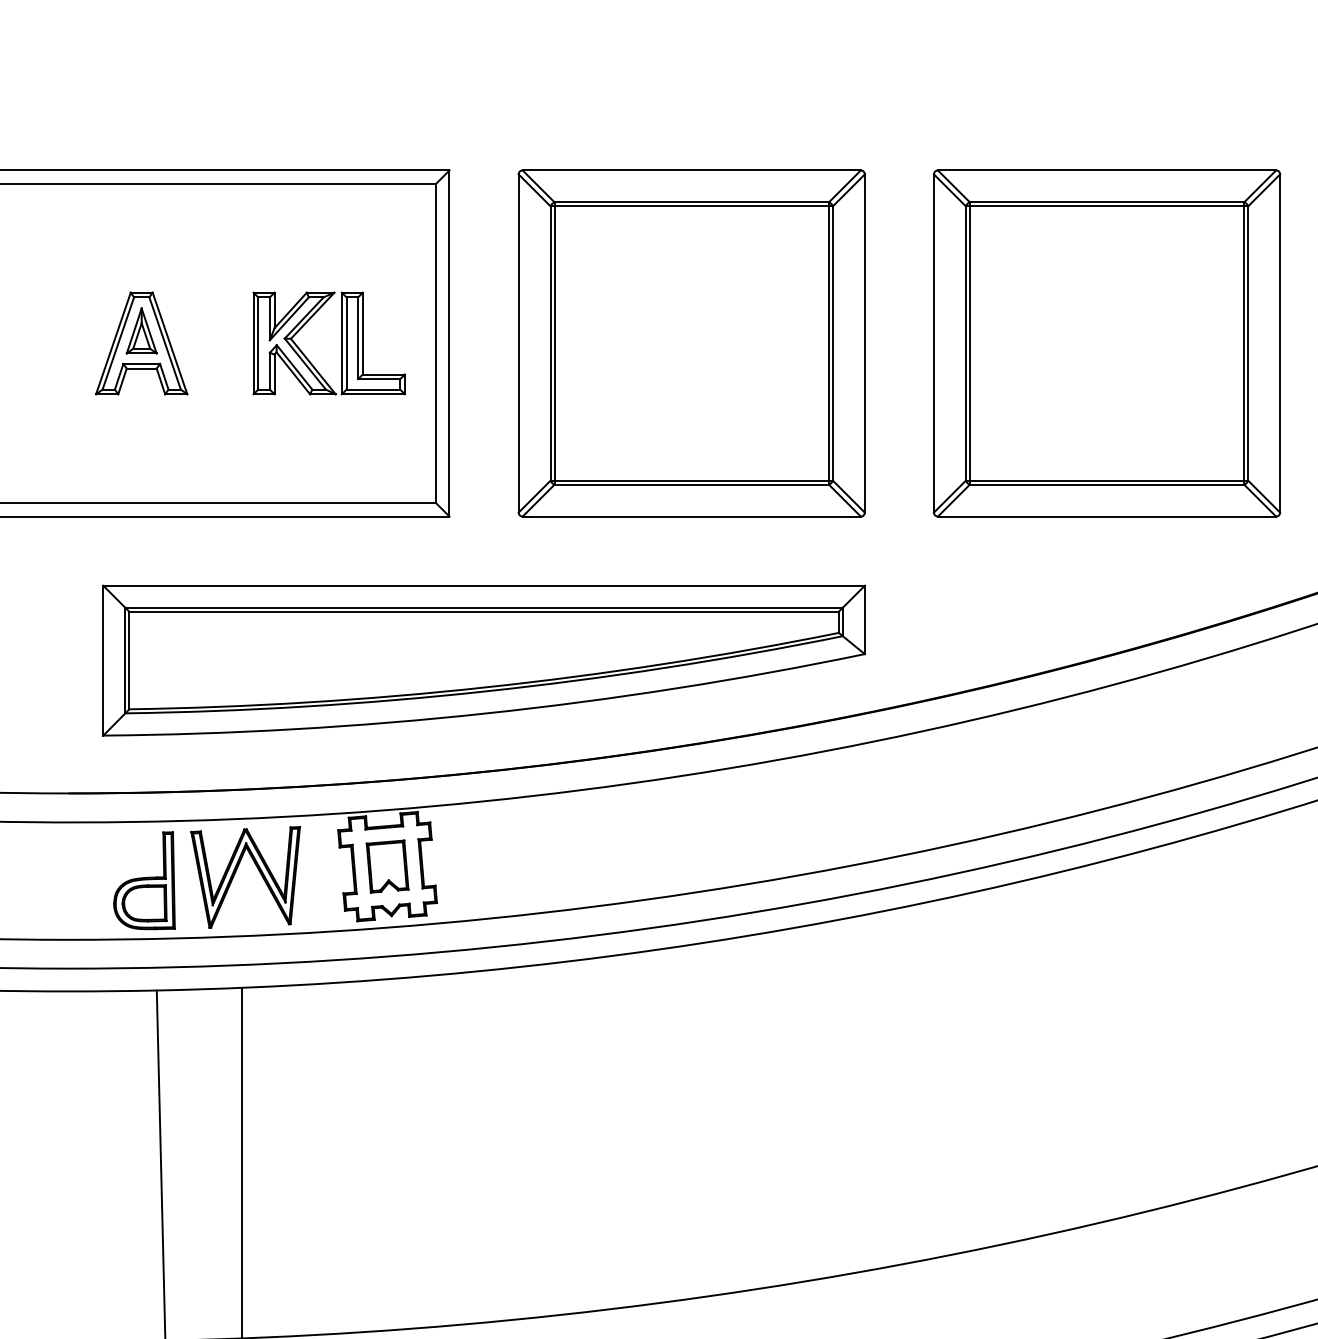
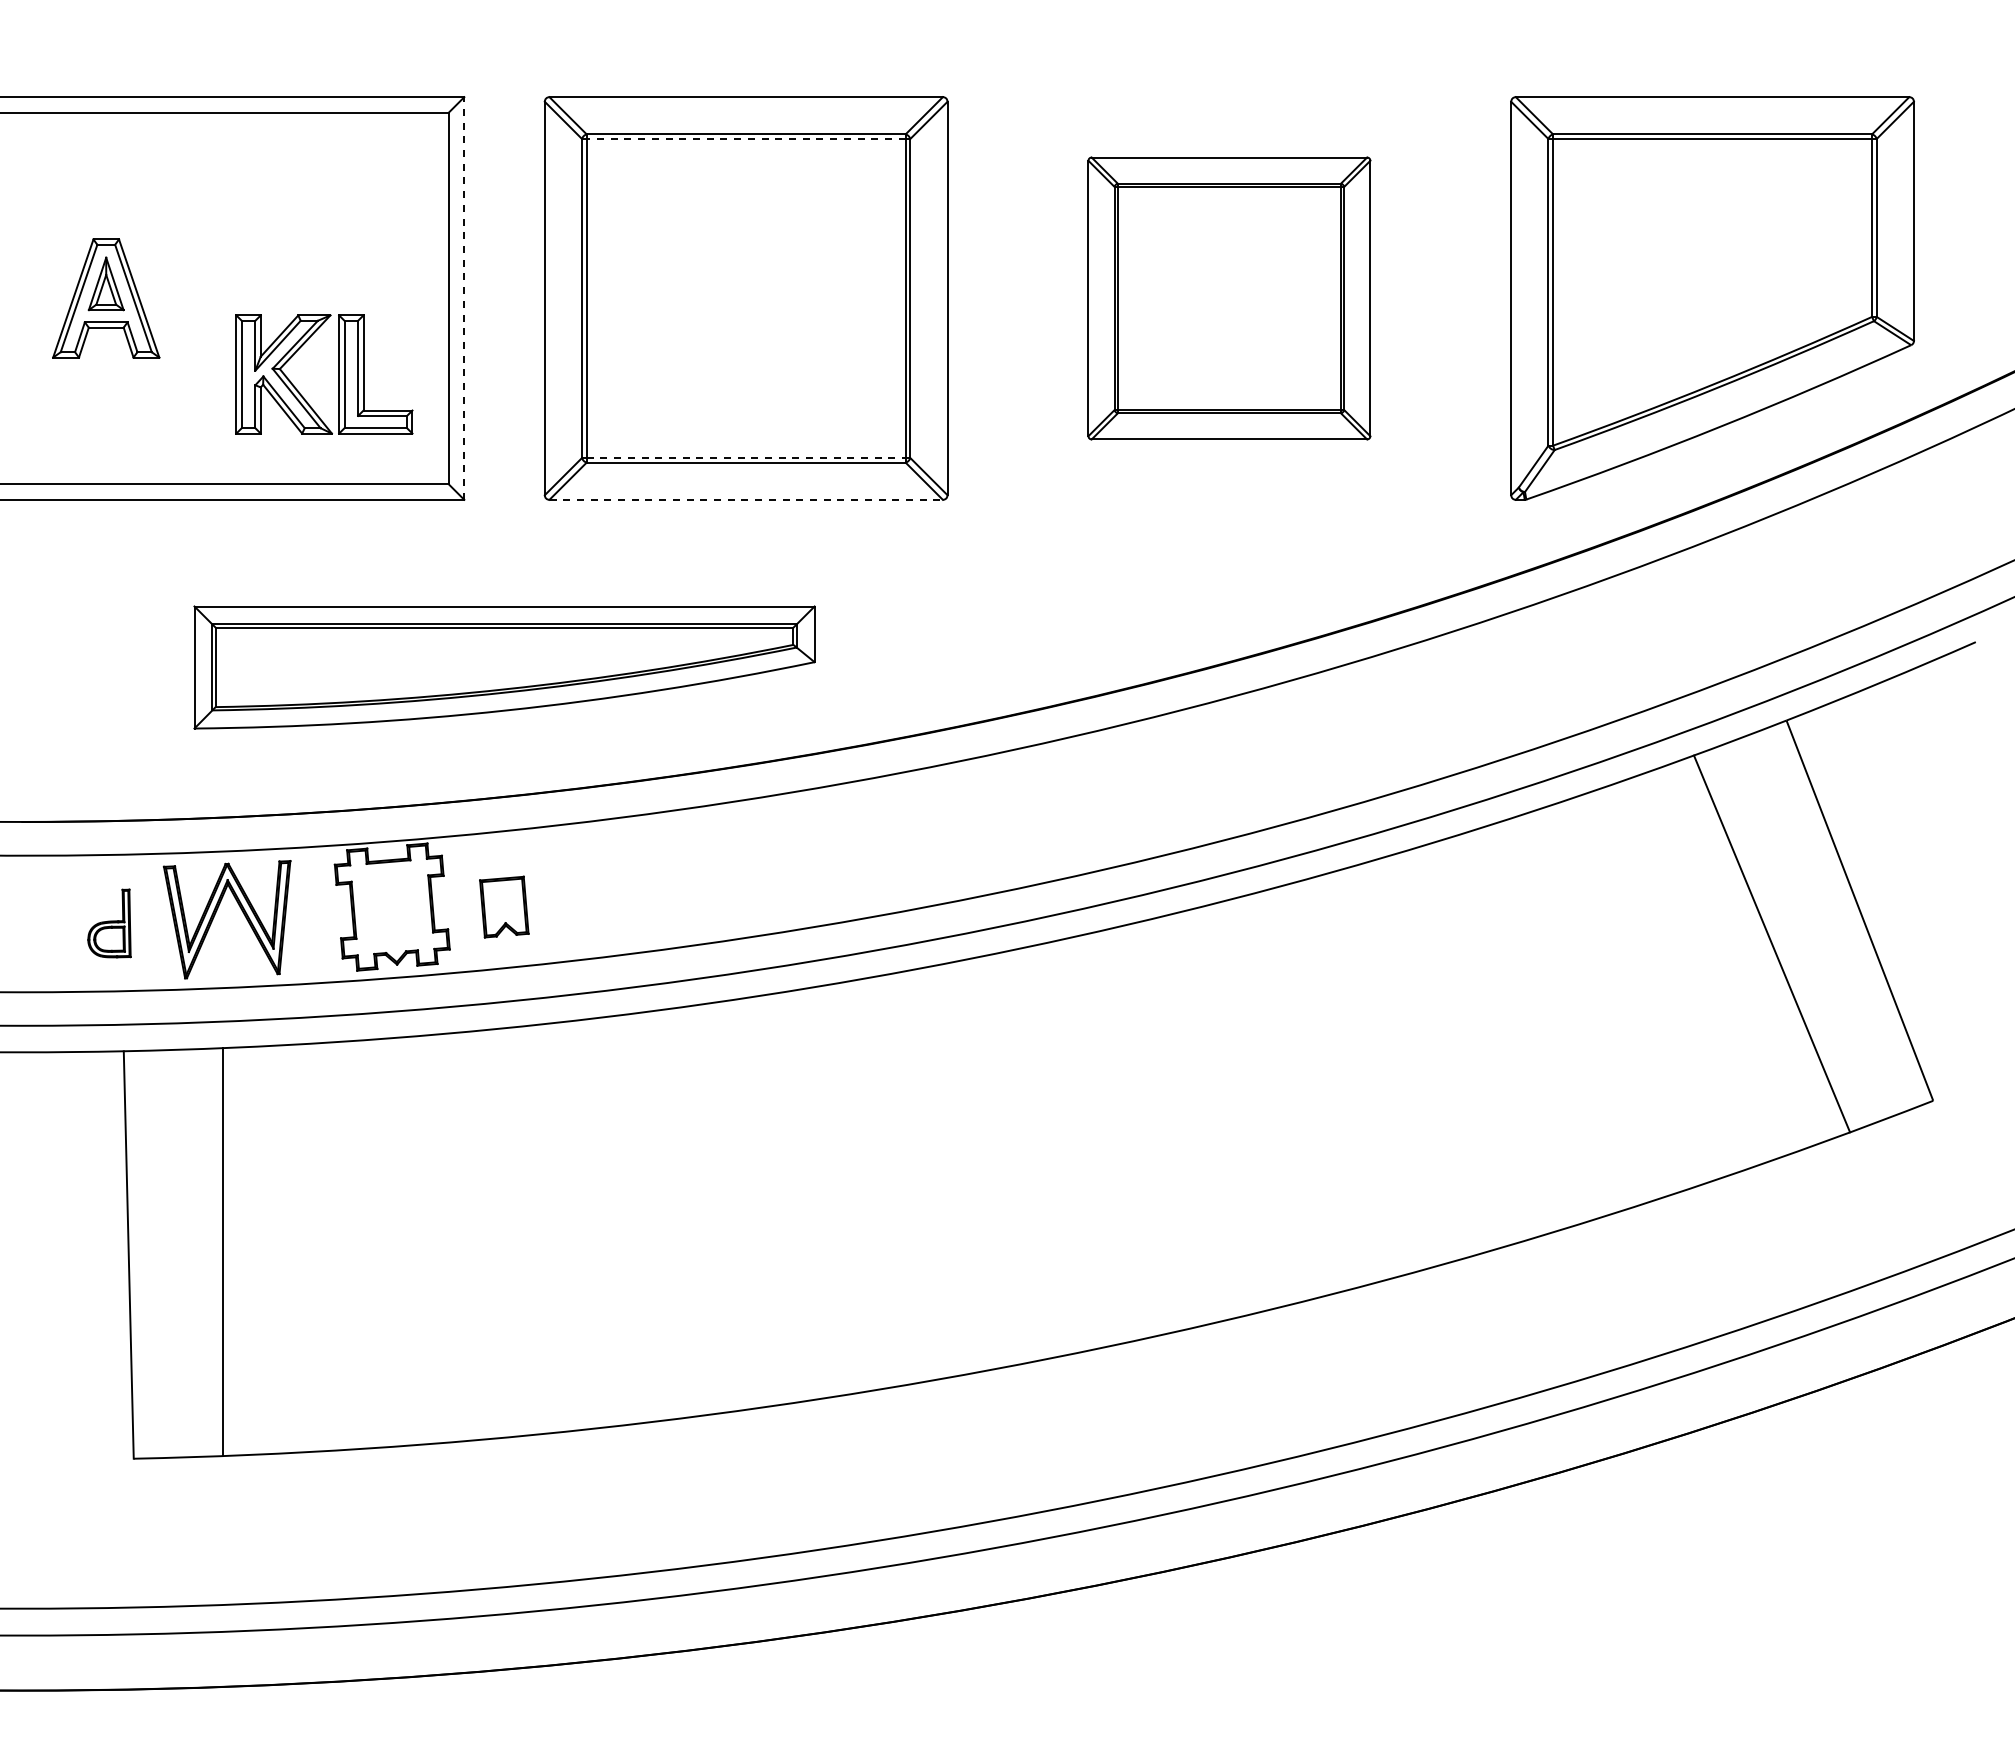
line: (691, 206) -> (745, 139), solid -> dashed
part: (341, 343) -> (338, 374), moved
line: (449, 343) -> (464, 298), solid -> dashed
part: (1107, 343) -> (1229, 298), size x0.7
line: (692, 480) -> (746, 457), solid -> dashed
line: (692, 516) -> (746, 499), solid -> dashed
part: (484, 660) -> (504, 667), size x0.7
part: (387, 866) -> (504, 906), moved
part: (144, 880) -> (109, 923), size x0.6

